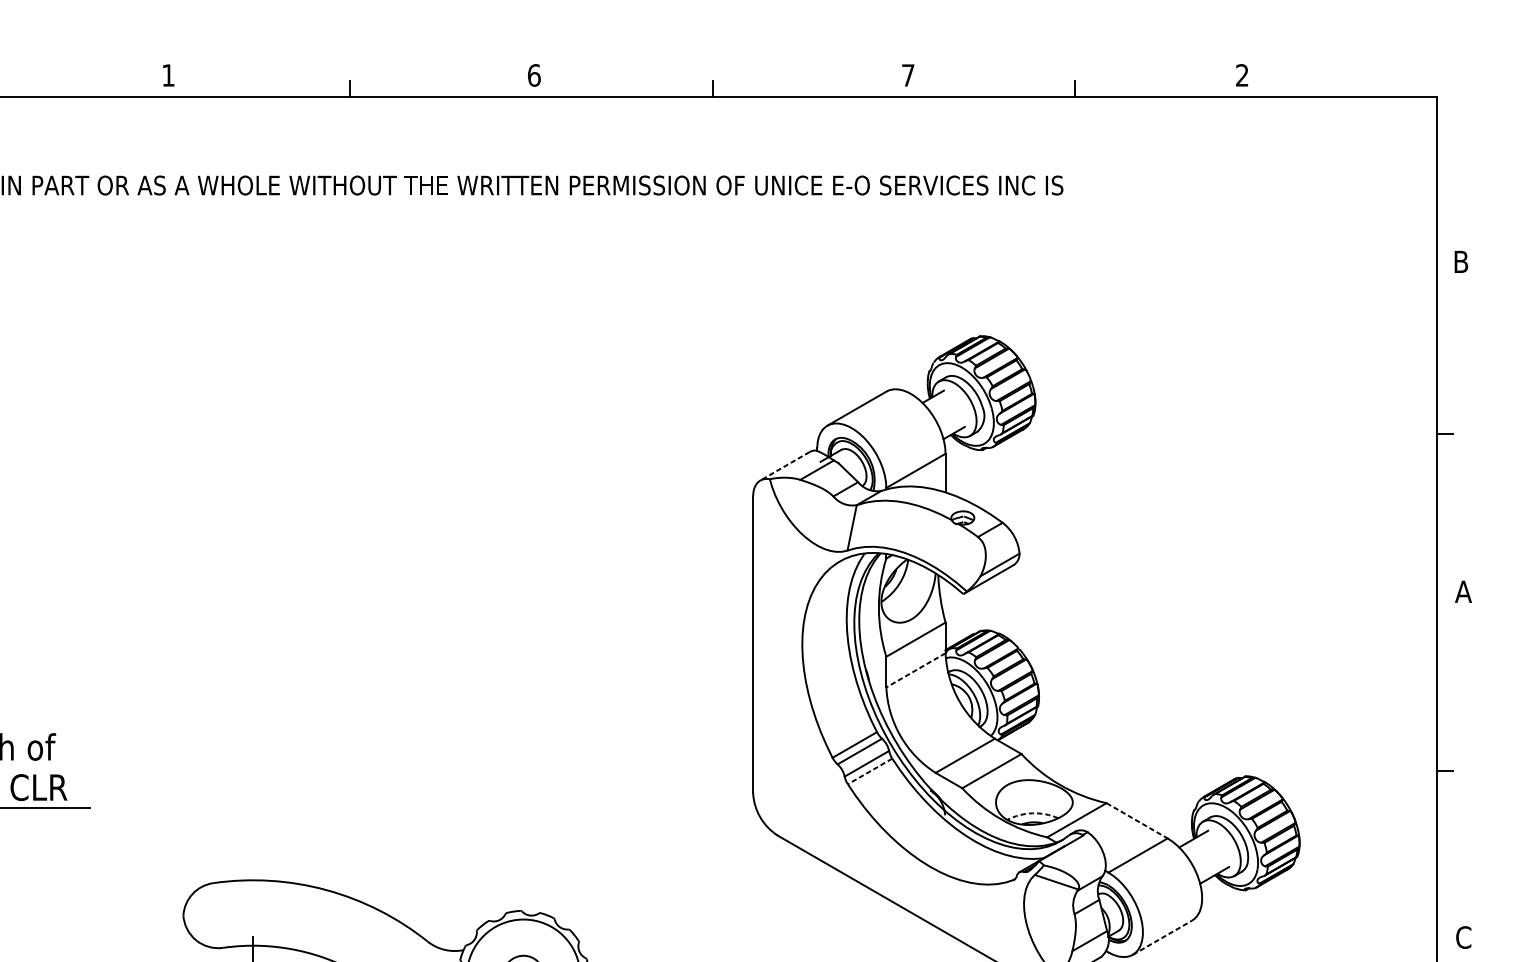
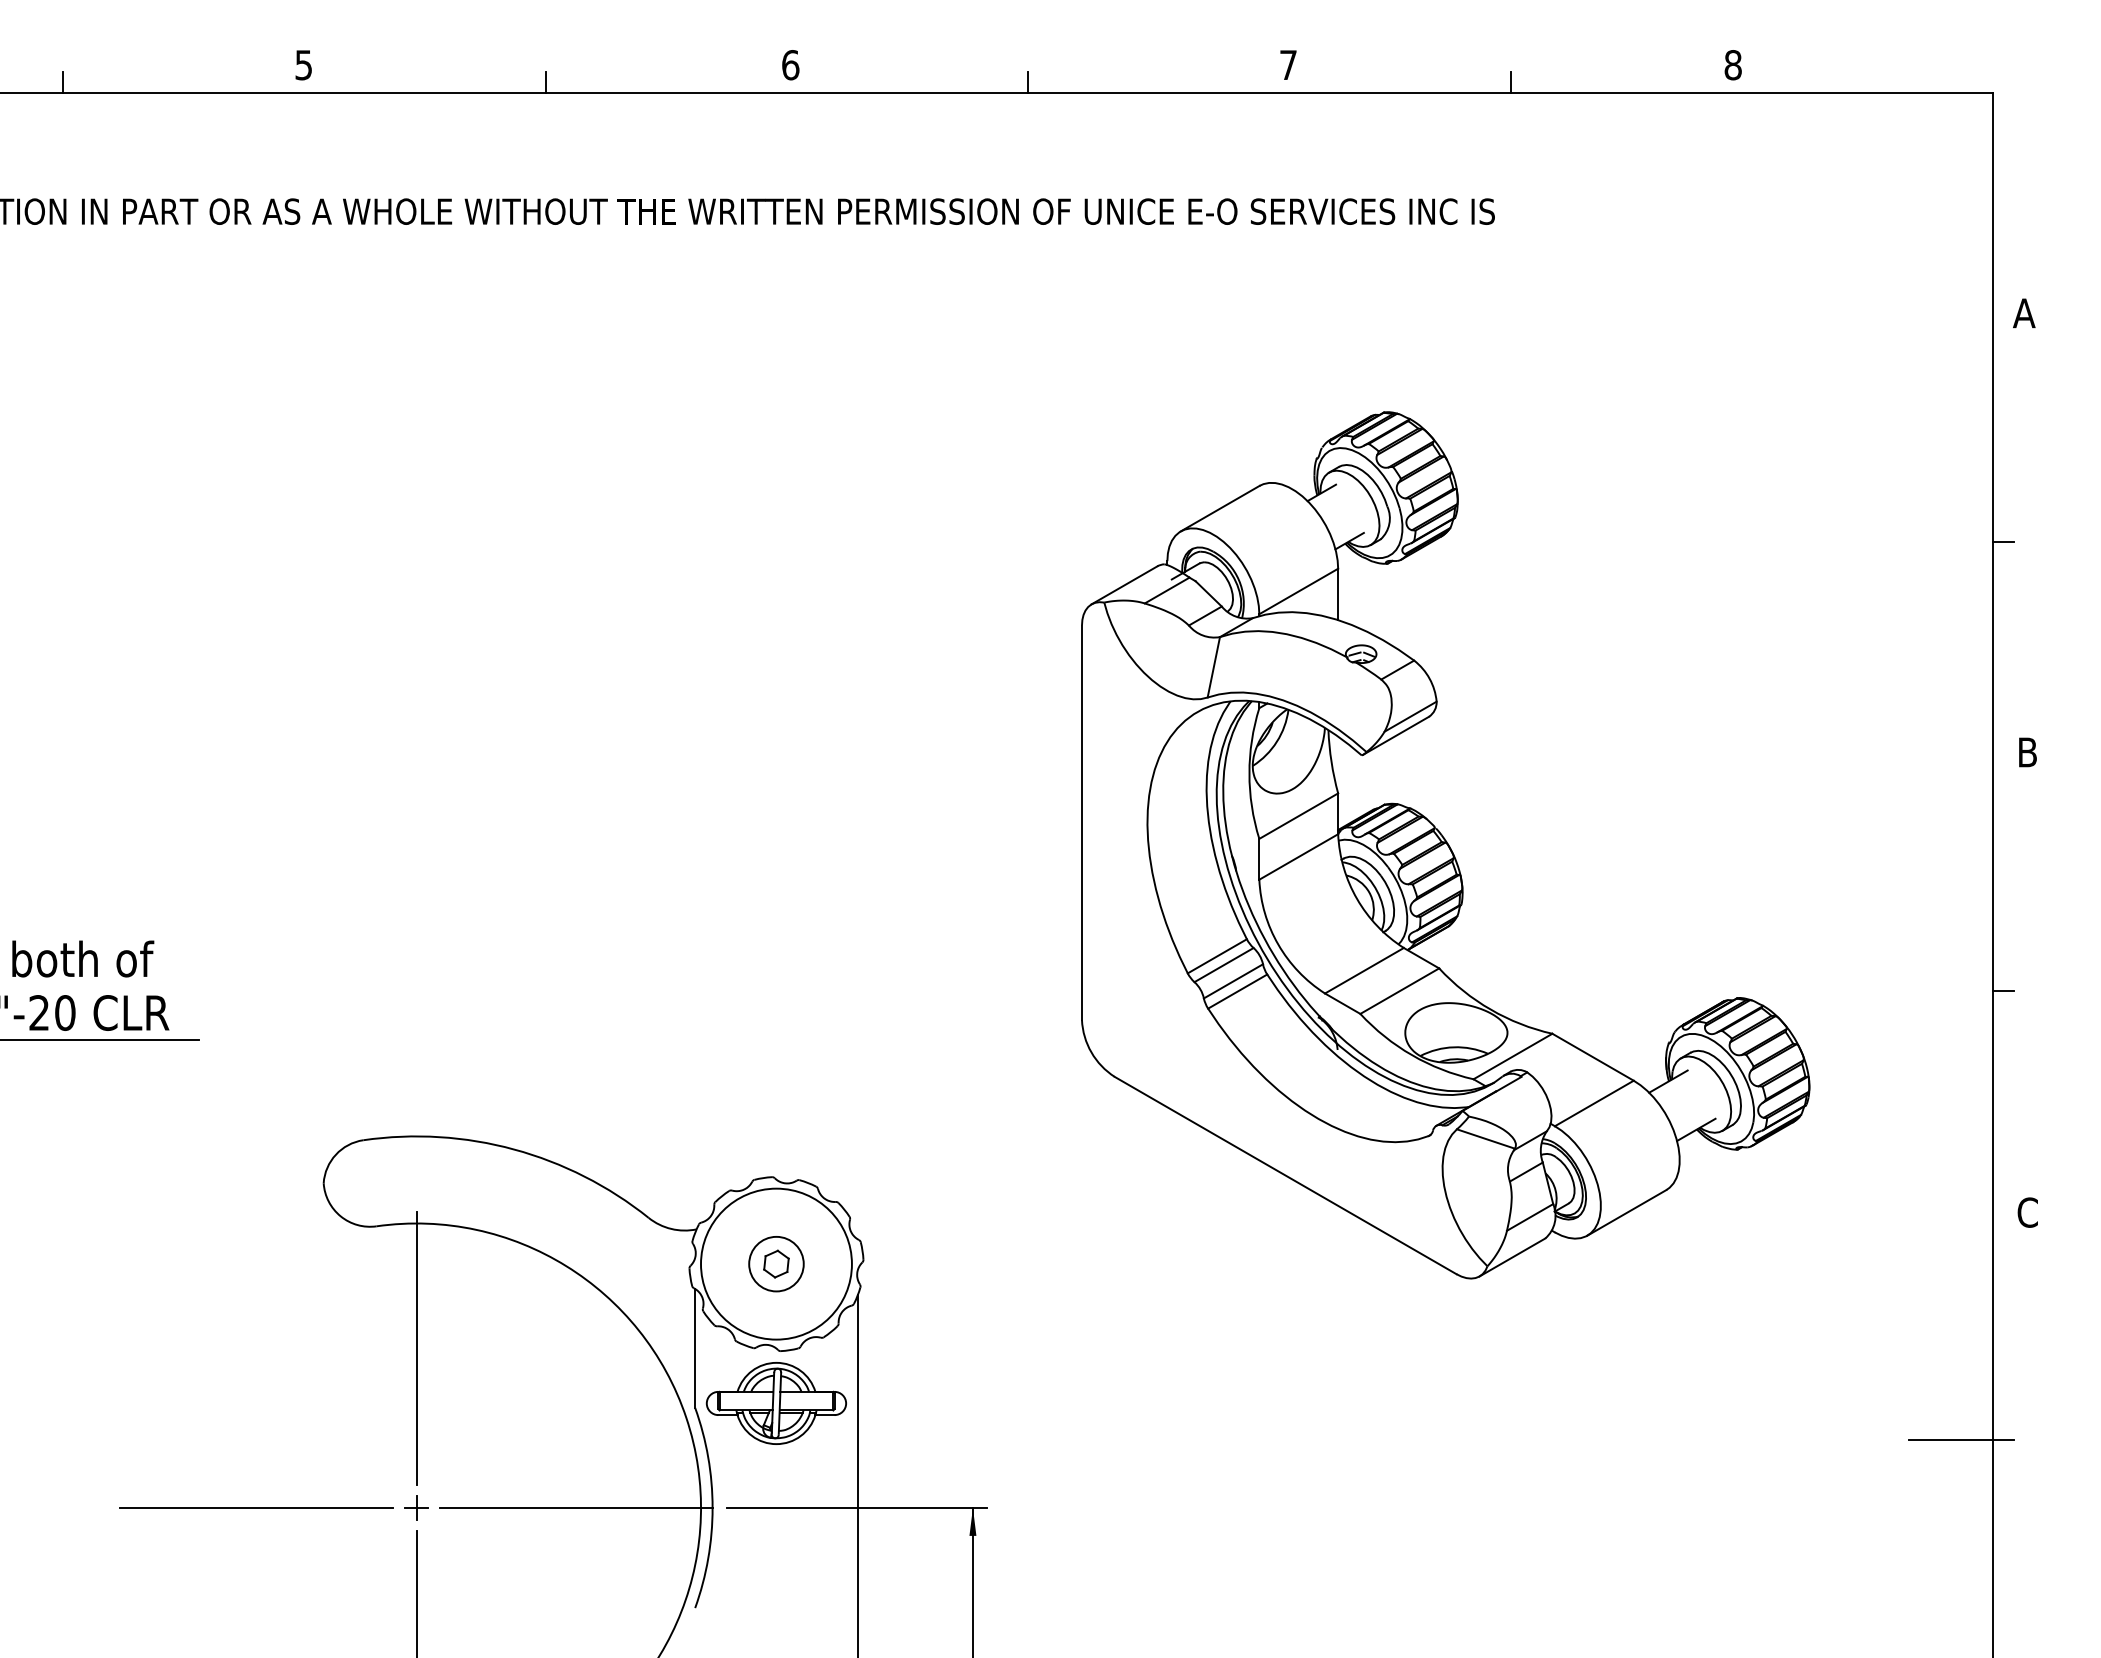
text: (168, 75) -> (303, 65), 1 -> 5
text: (1241, 75) -> (1732, 65), 2 -> 8
text: (1461, 262) -> (2024, 313), B -> A
line: (785, 466) -> (1124, 585), dashed -> solid
text: (1463, 591) -> (2027, 752), A -> B
line: (915, 669) -> (1298, 856), dashed -> solid
line: (869, 771) -> (1237, 991), dashed -> solid
arc: (1032, 813) -> (1453, 1047), dashed -> solid
line: (1137, 821) -> (1593, 1057), dashed -> solid
line: (1162, 937) -> (1626, 1212), dashed -> solid

